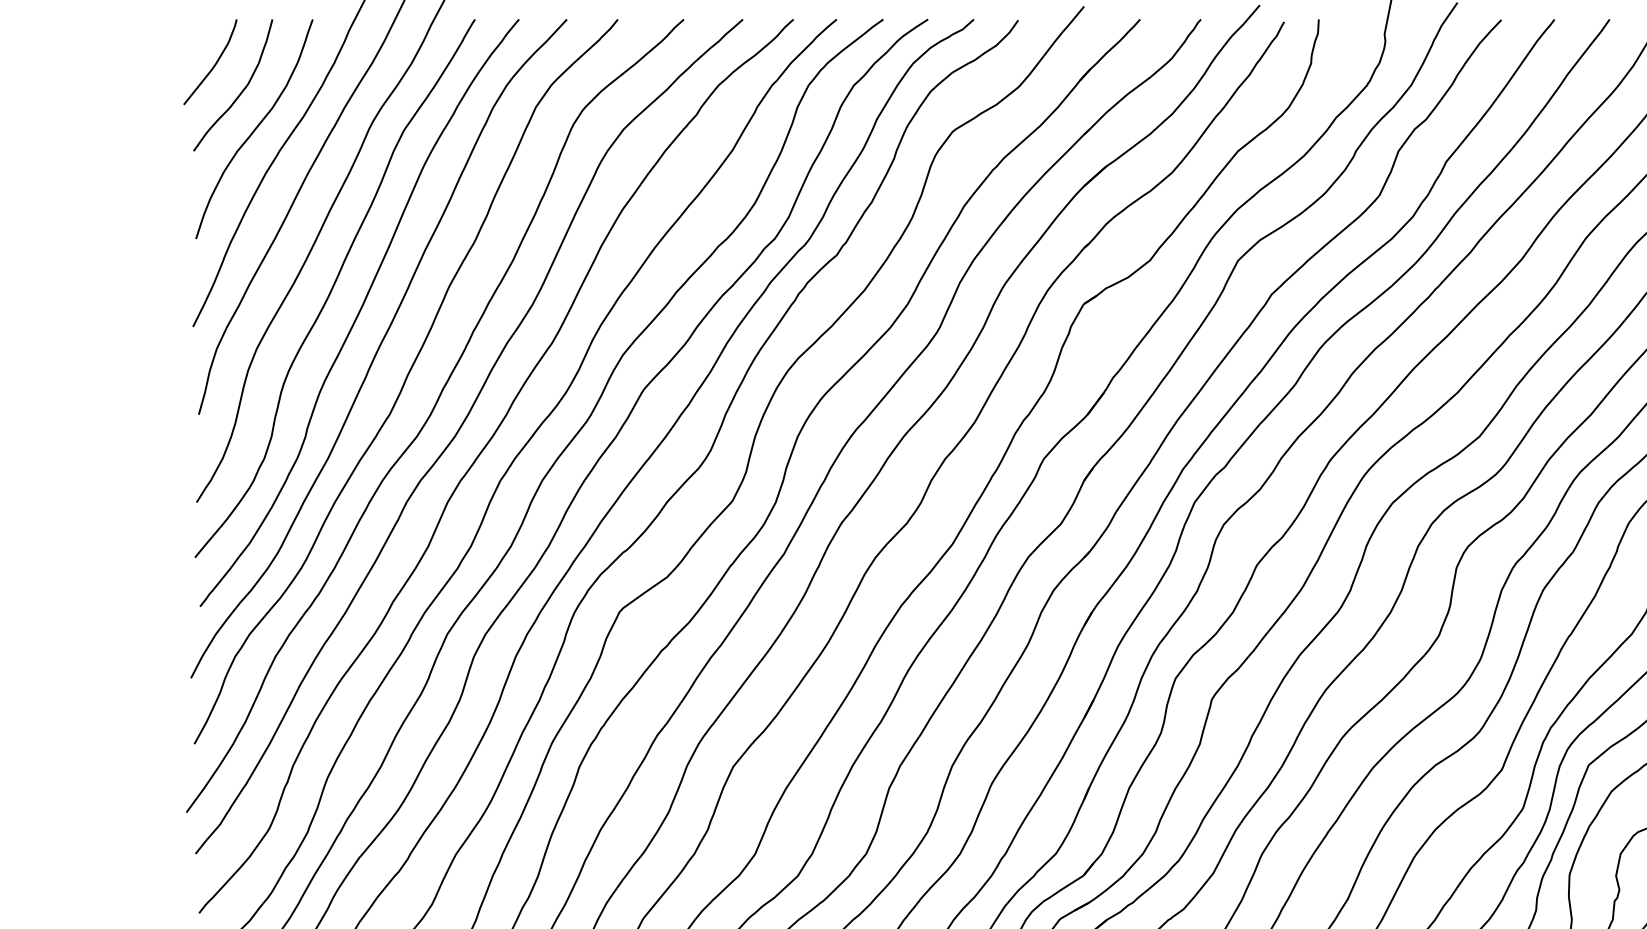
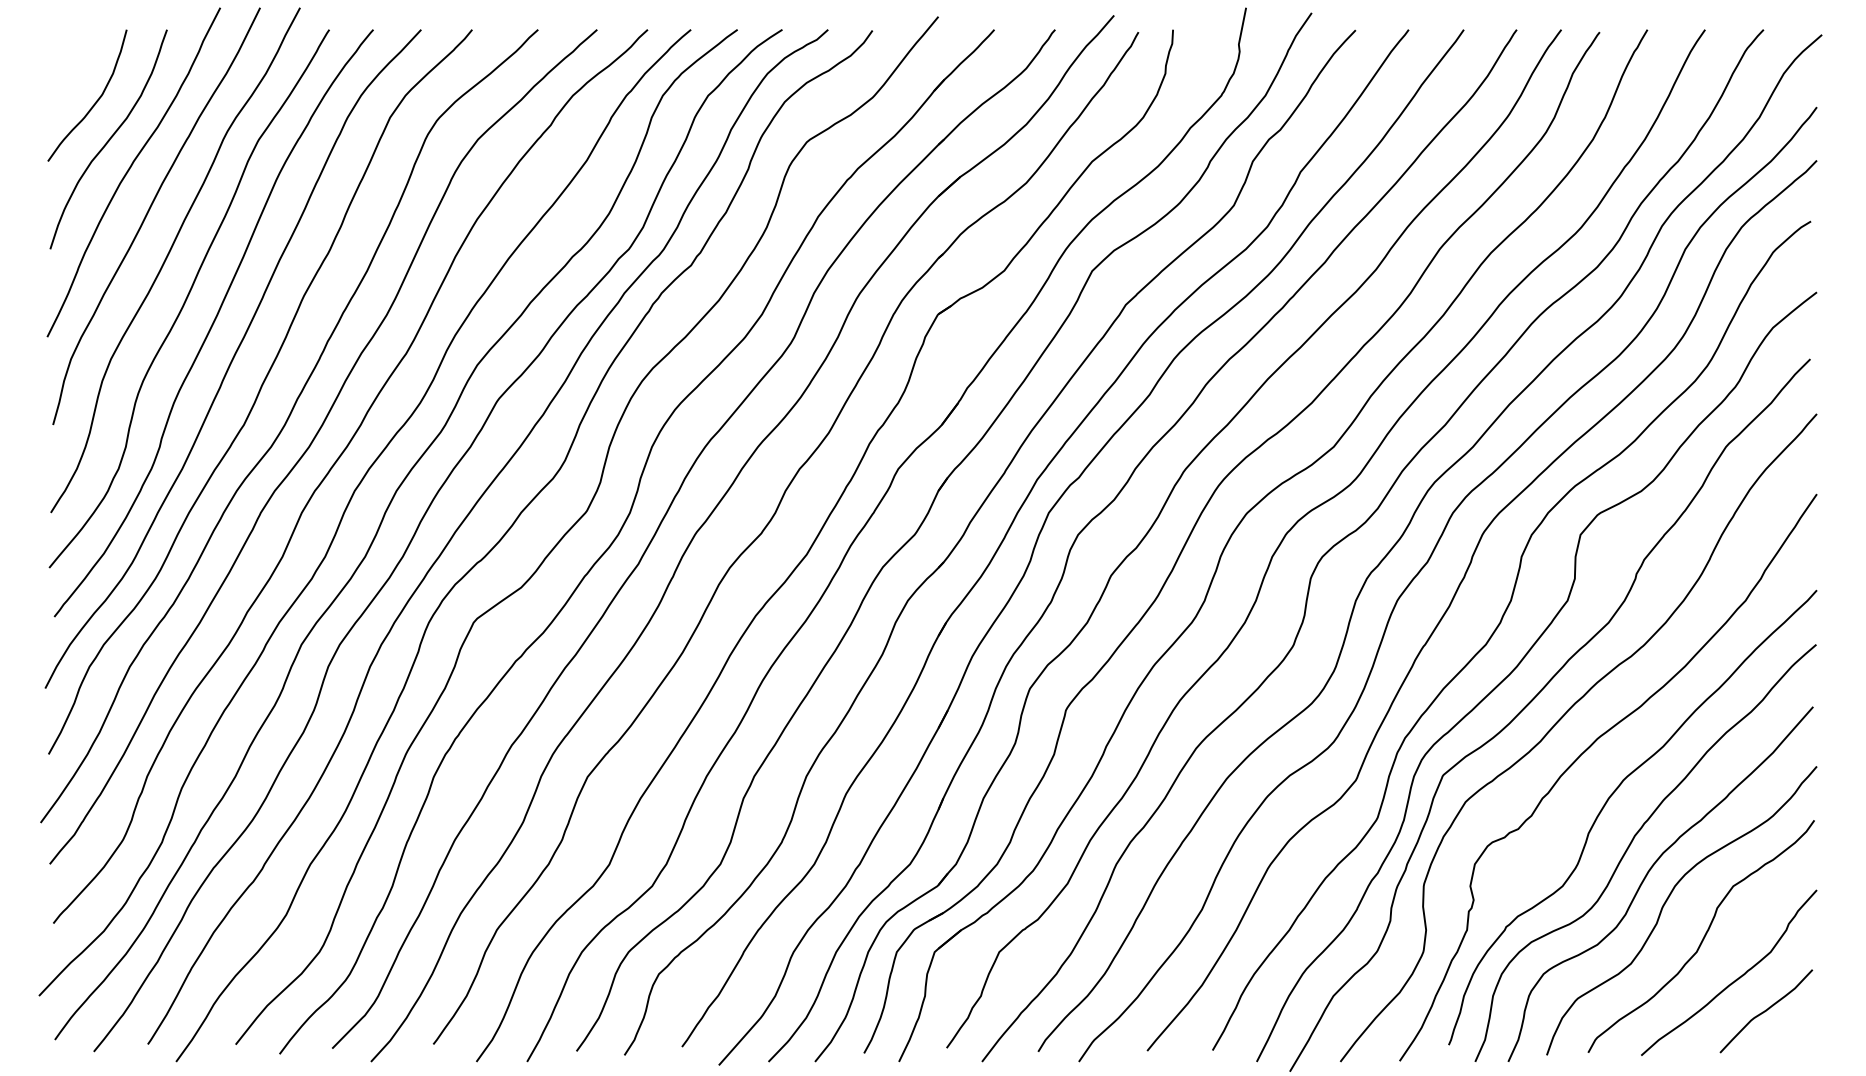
curve: (214, 64) -> (68, 74), removed

